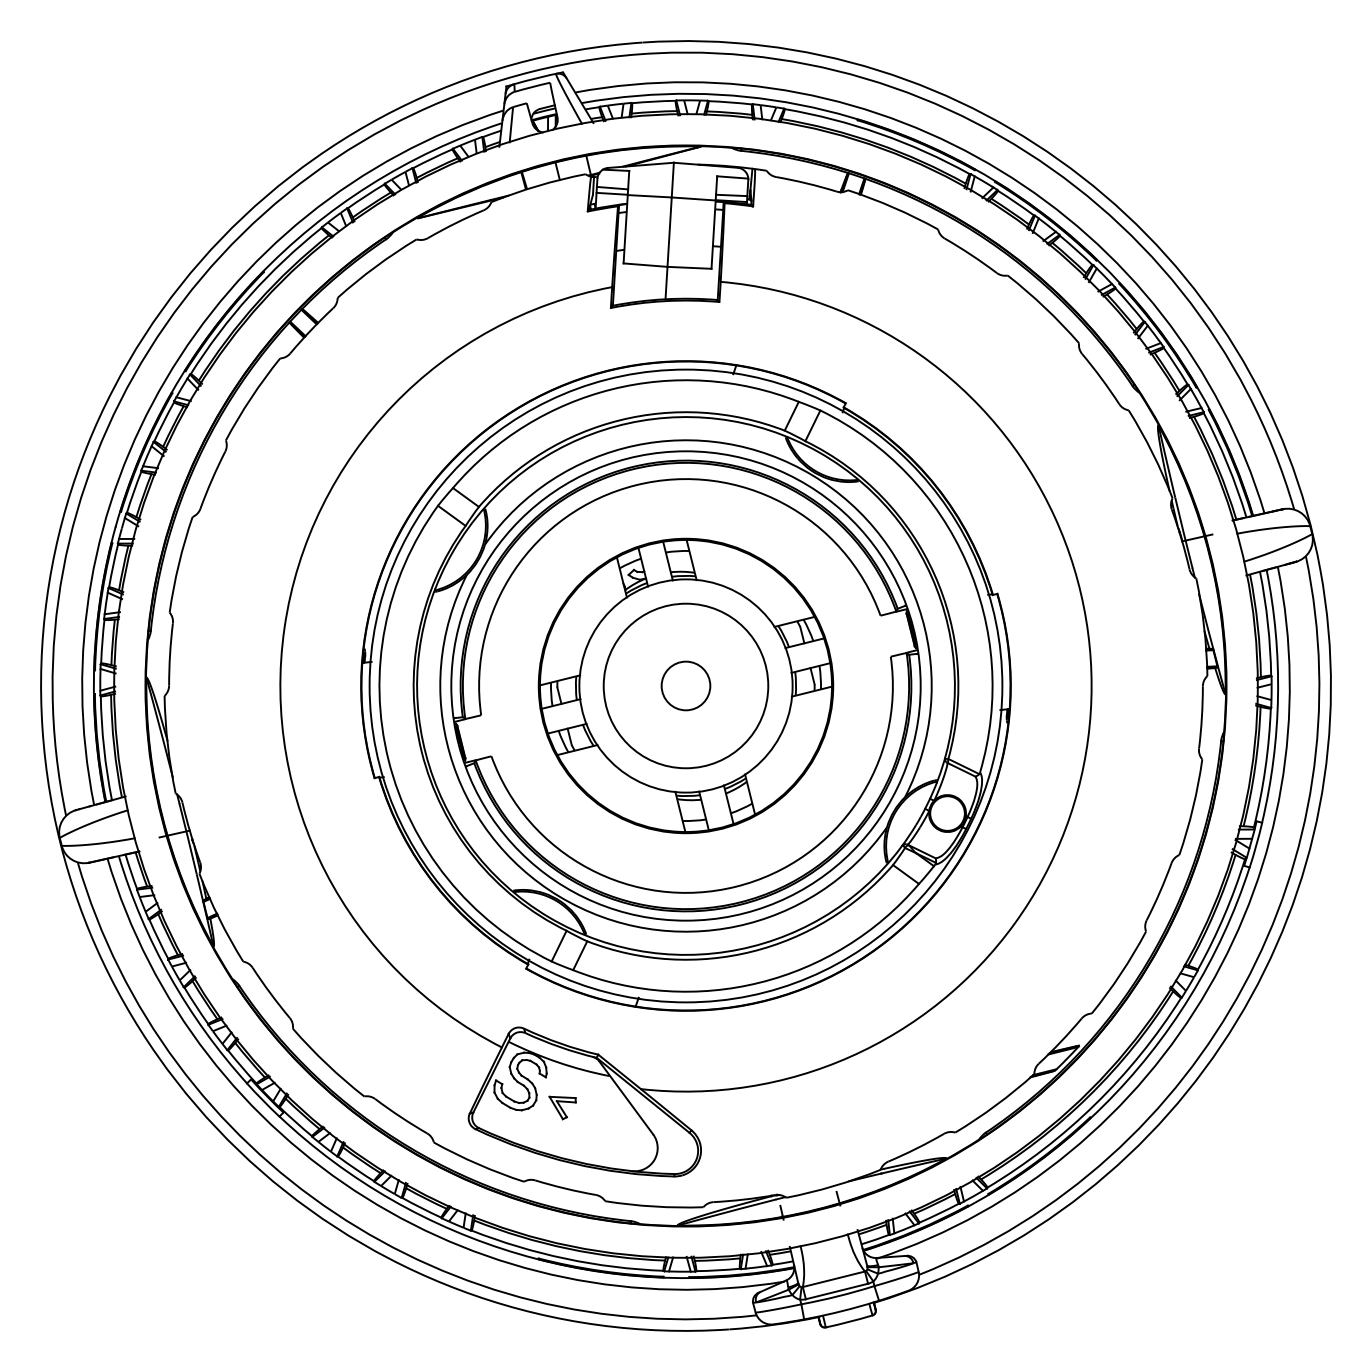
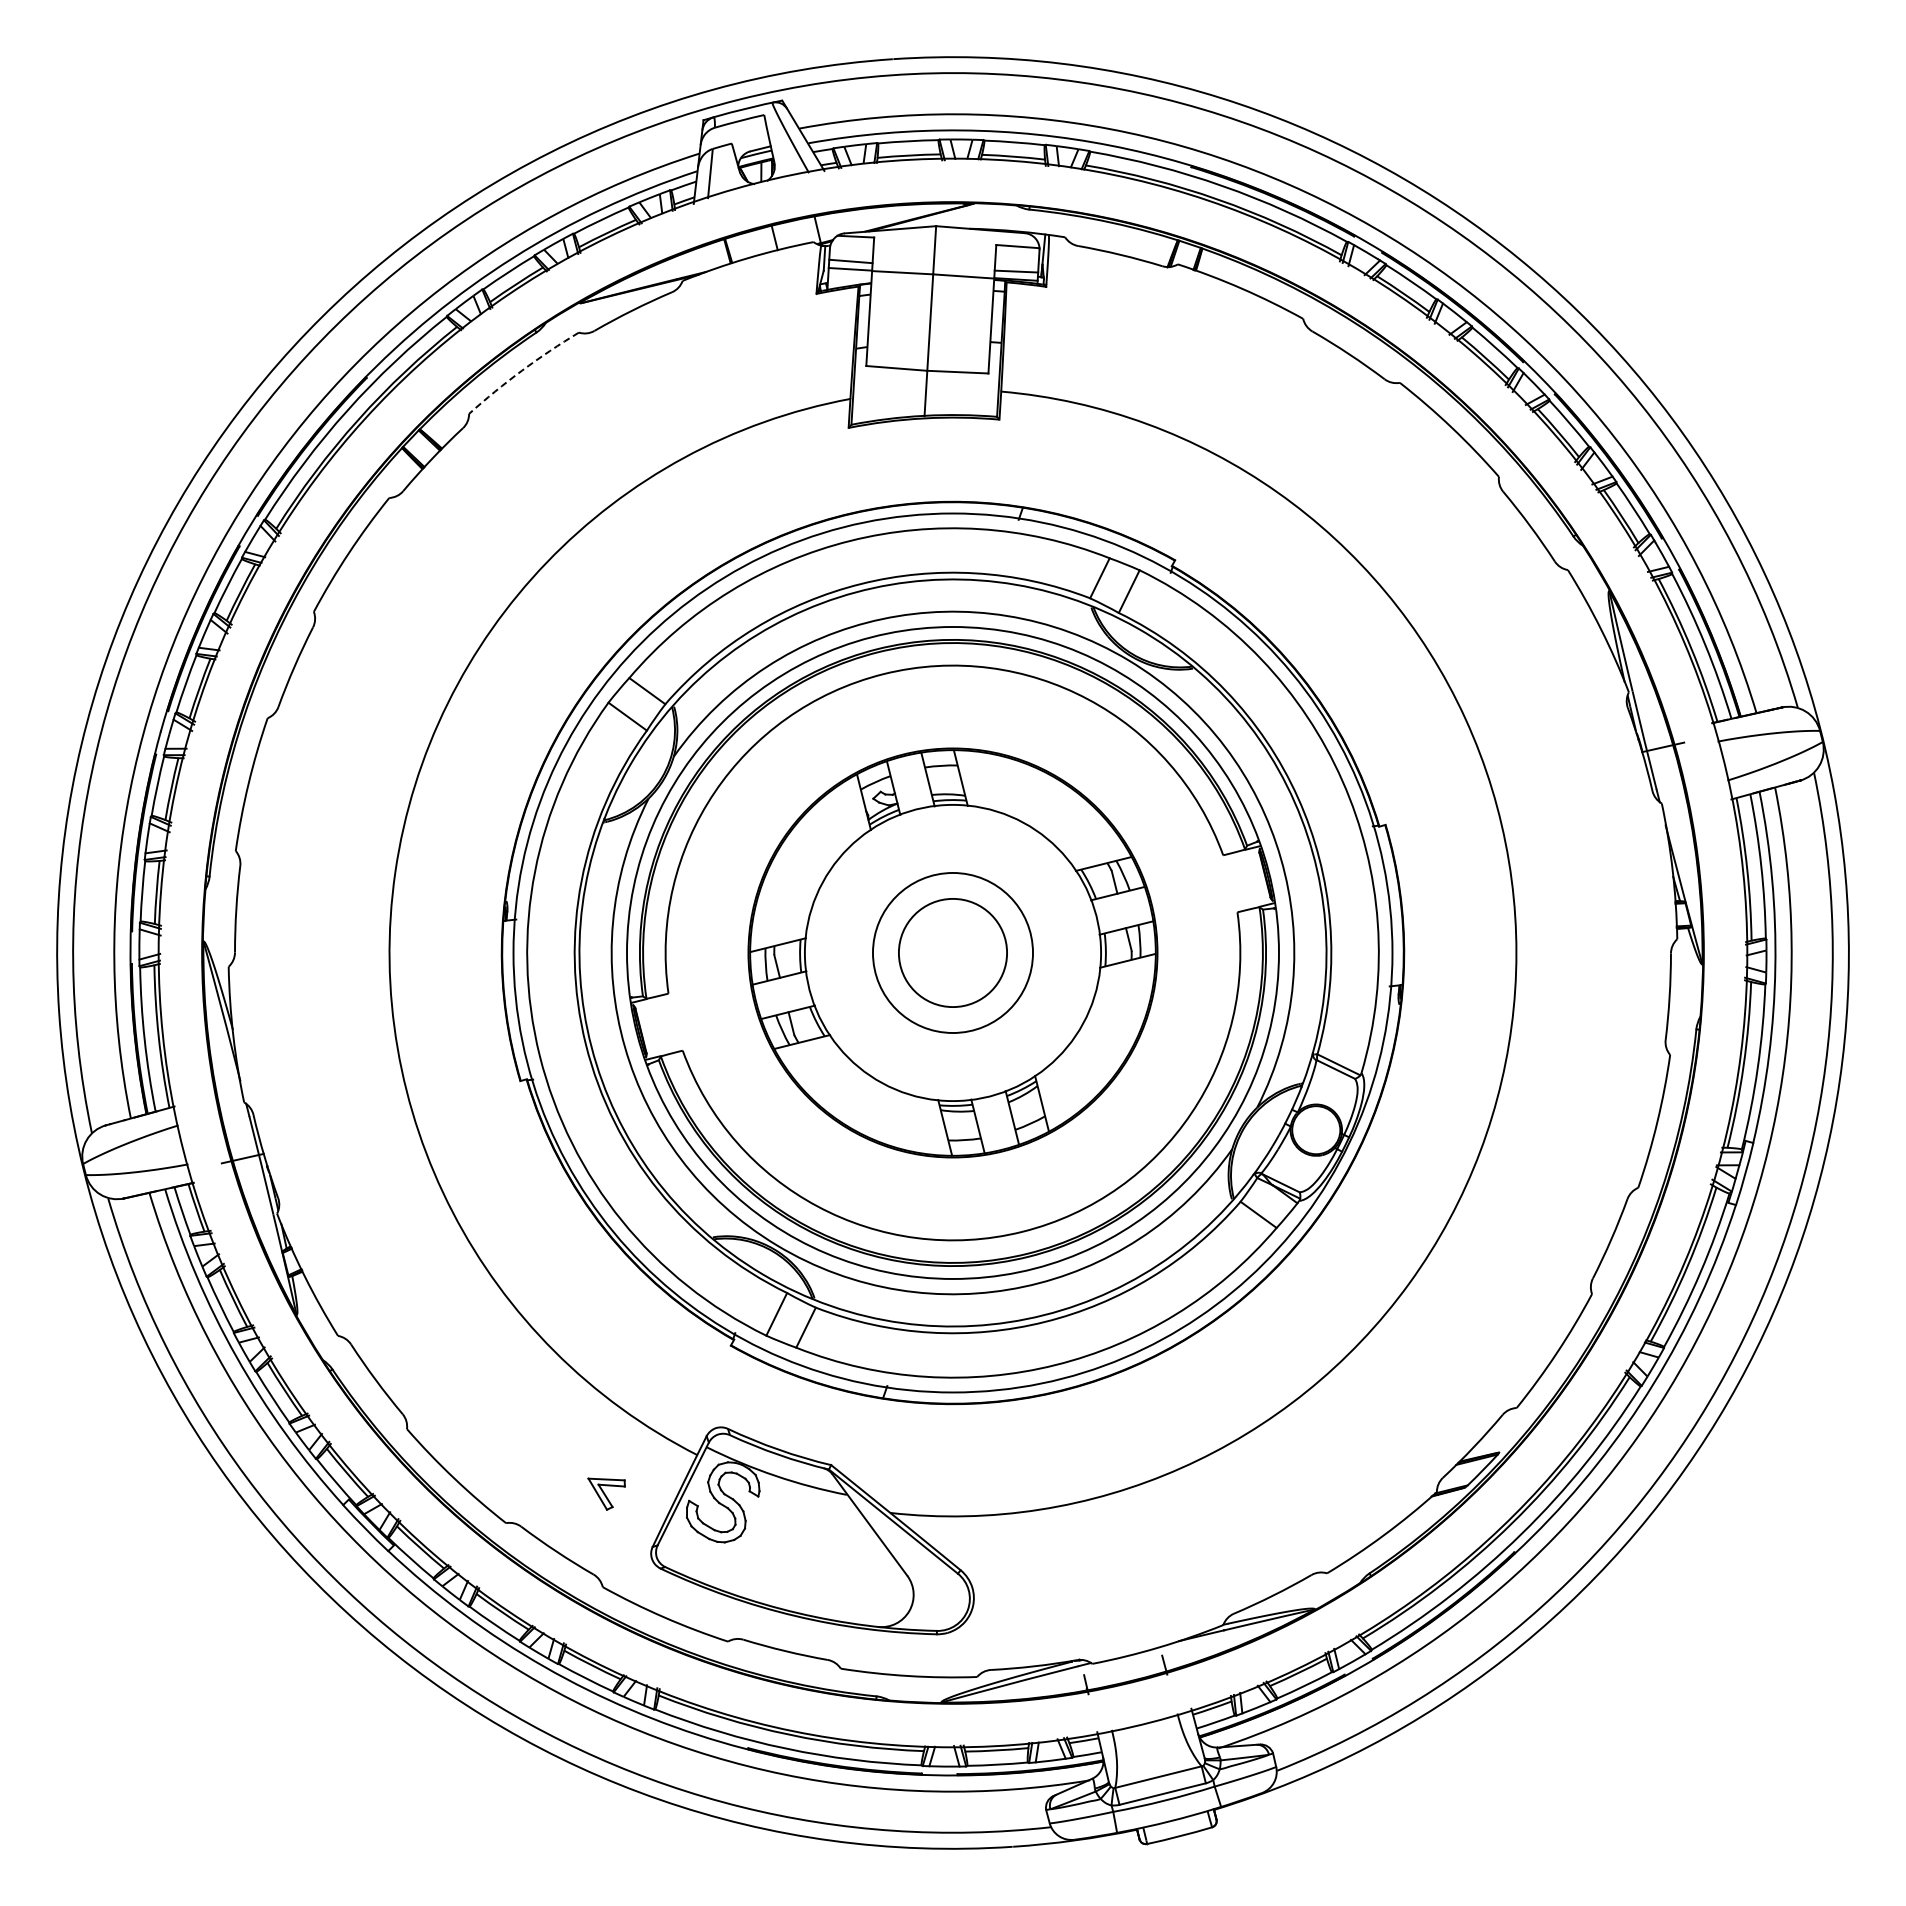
arc: (376, 266) -> (522, 370), solid -> dashed
circle: (685, 685) -> (952, 952), size x0.7
circle: (685, 685) -> (952, 952), size x1.6
part: (562, 1107) -> (606, 1493), moved

